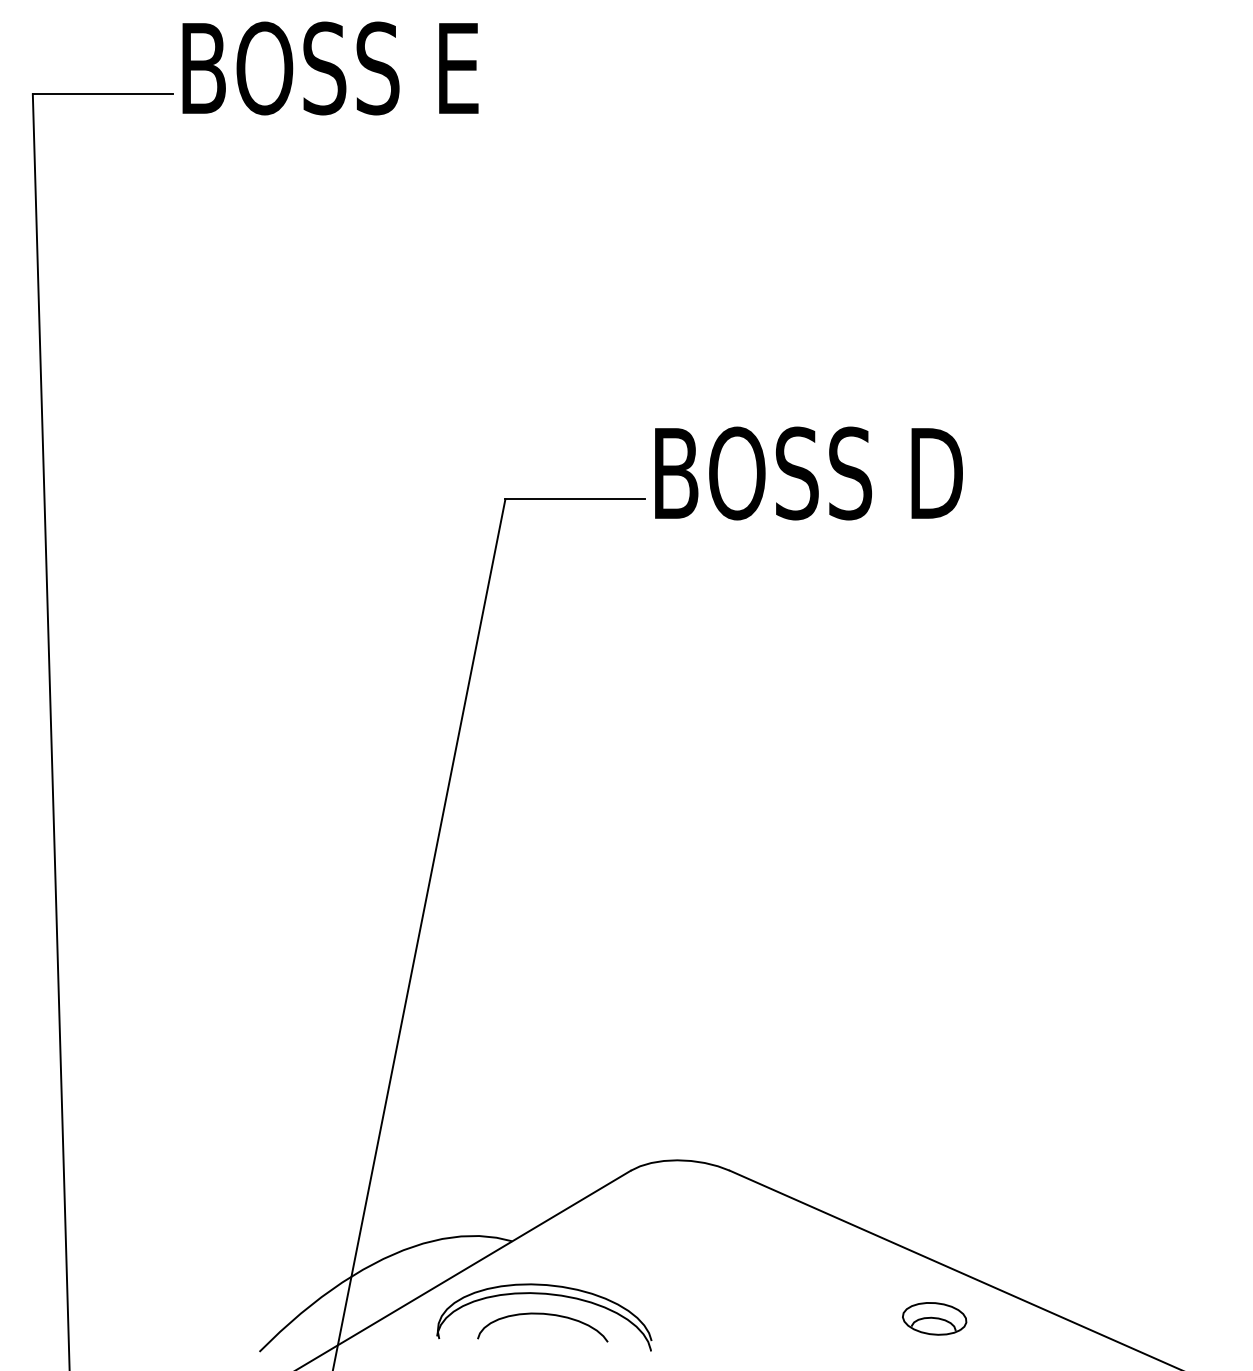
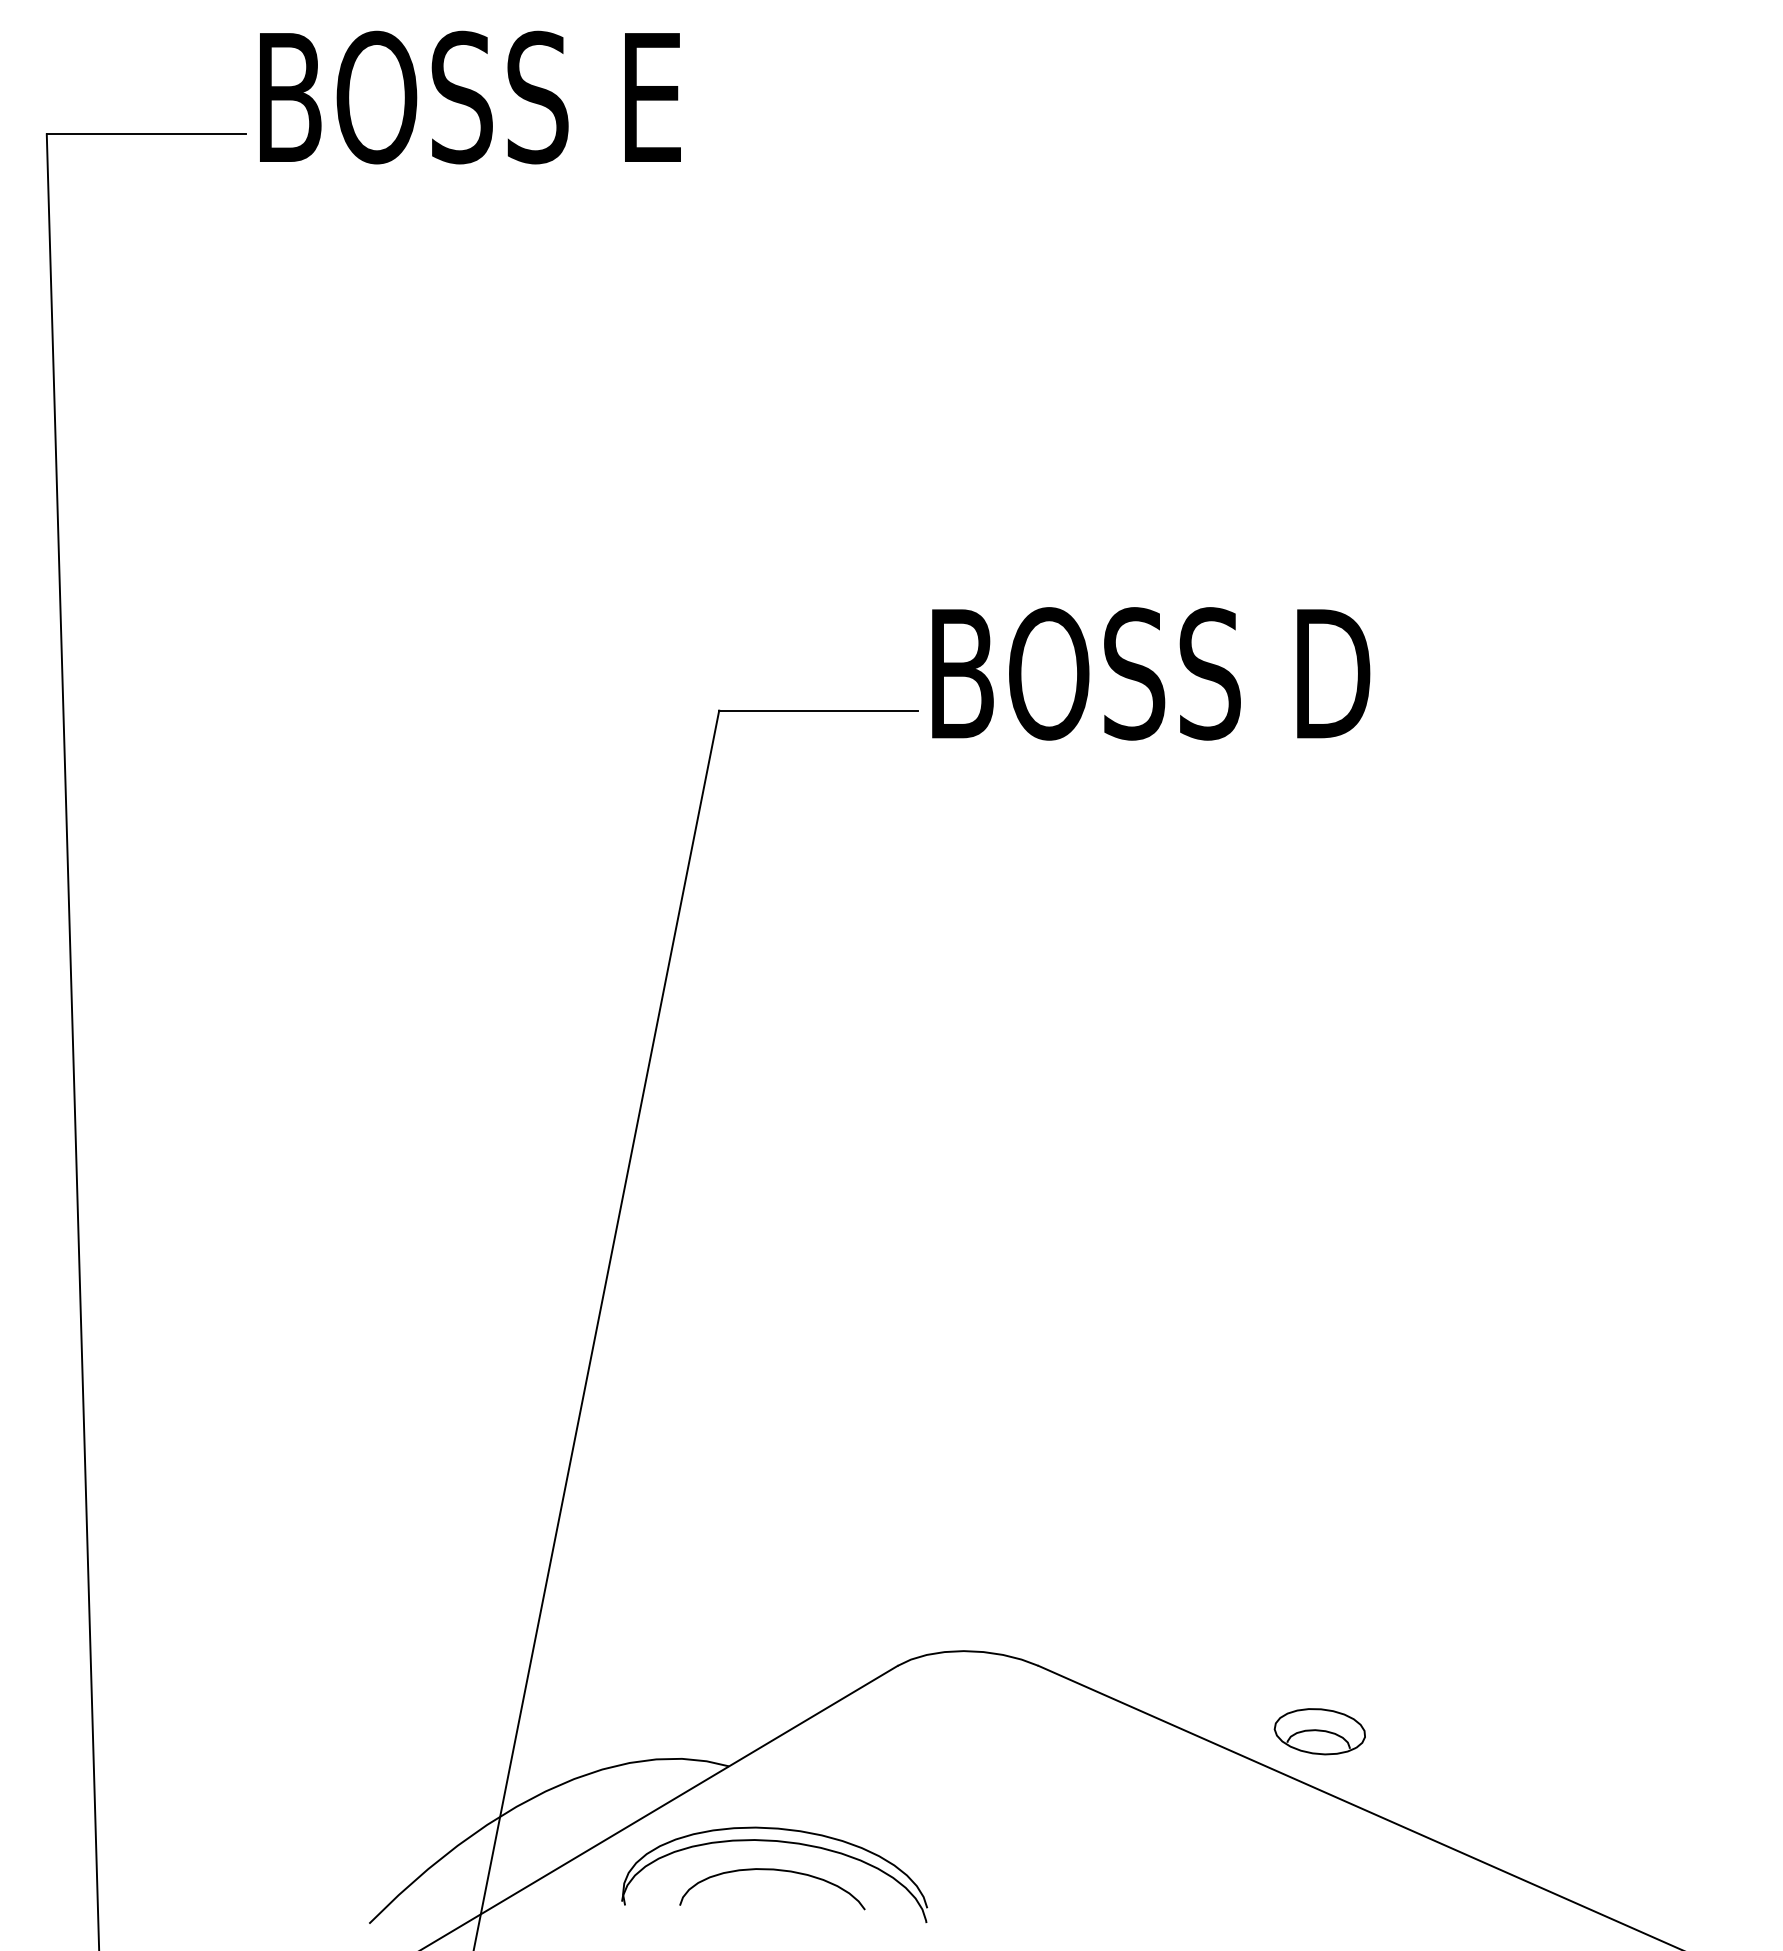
part: (934, 1318) -> (1319, 1731), moved

